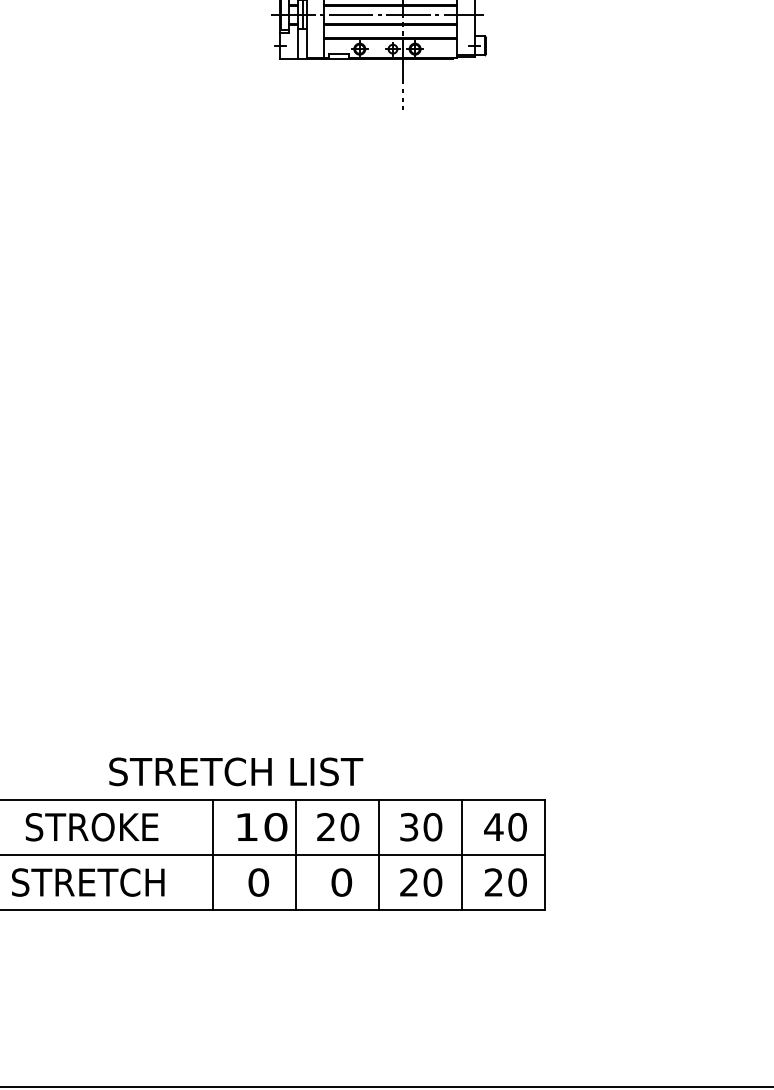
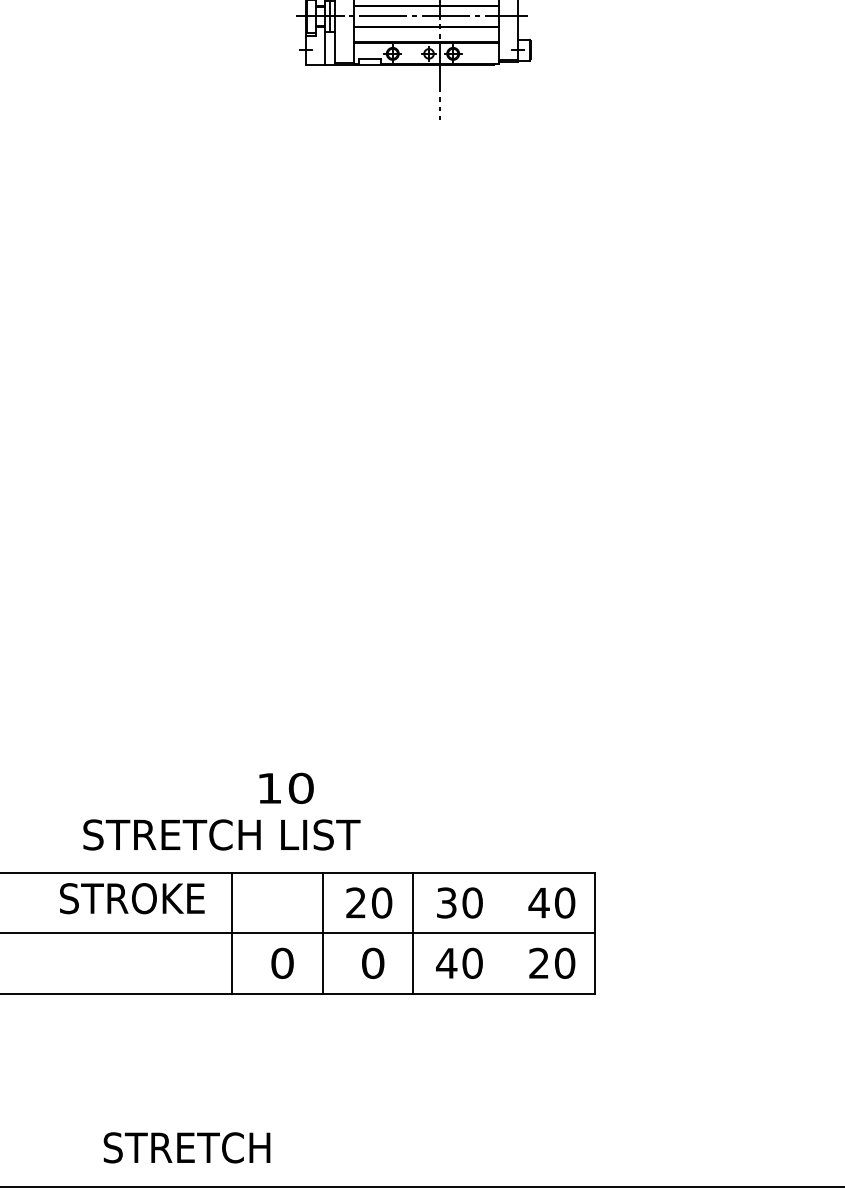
text: (236, 771) -> (222, 834), moved
text: (91, 827) -> (131, 898), moved
text: (262, 827) -> (286, 788), moved
line: (461, 854) -> (503, 932), removed
text: (88, 882) -> (187, 1147), moved
text: (408, 882) -> (445, 963), 20 -> 40

